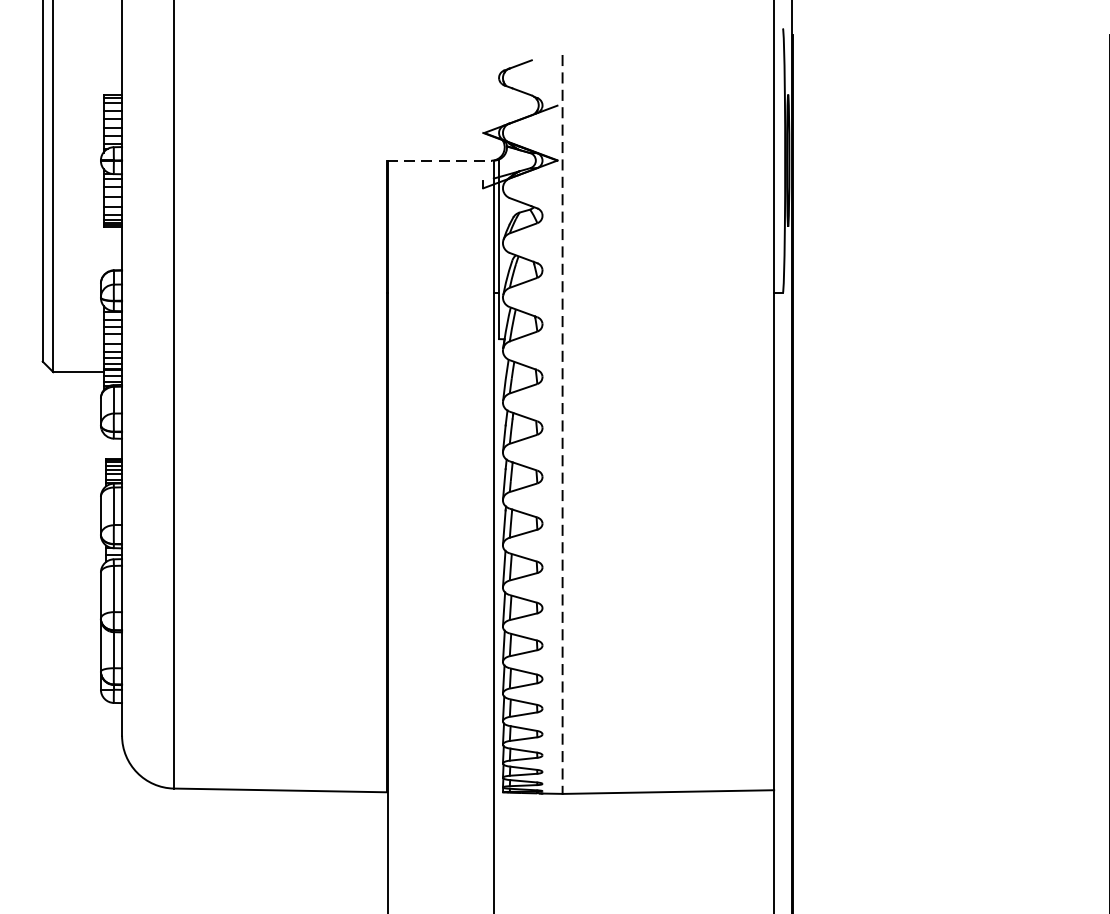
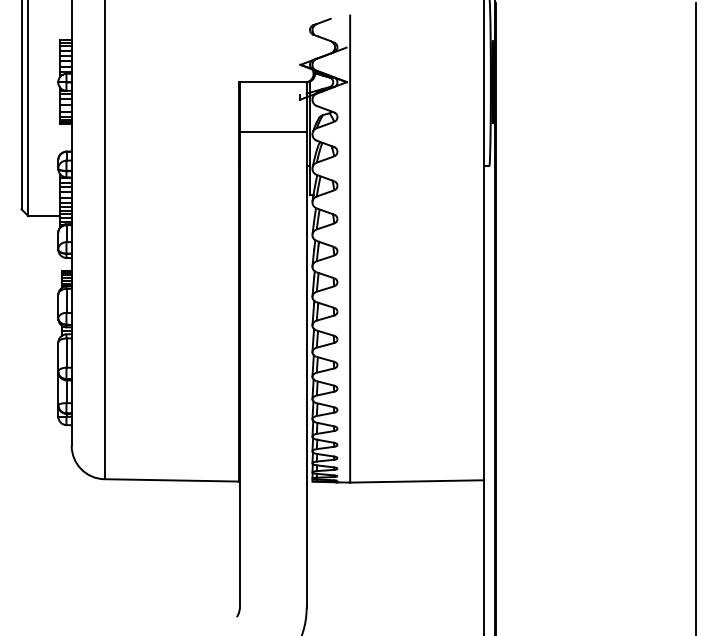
line: (439, 160) -> (272, 82), dashed -> solid
line: (439, 240) -> (272, 132), added
line: (563, 425) -> (350, 249), dashed -> solid

